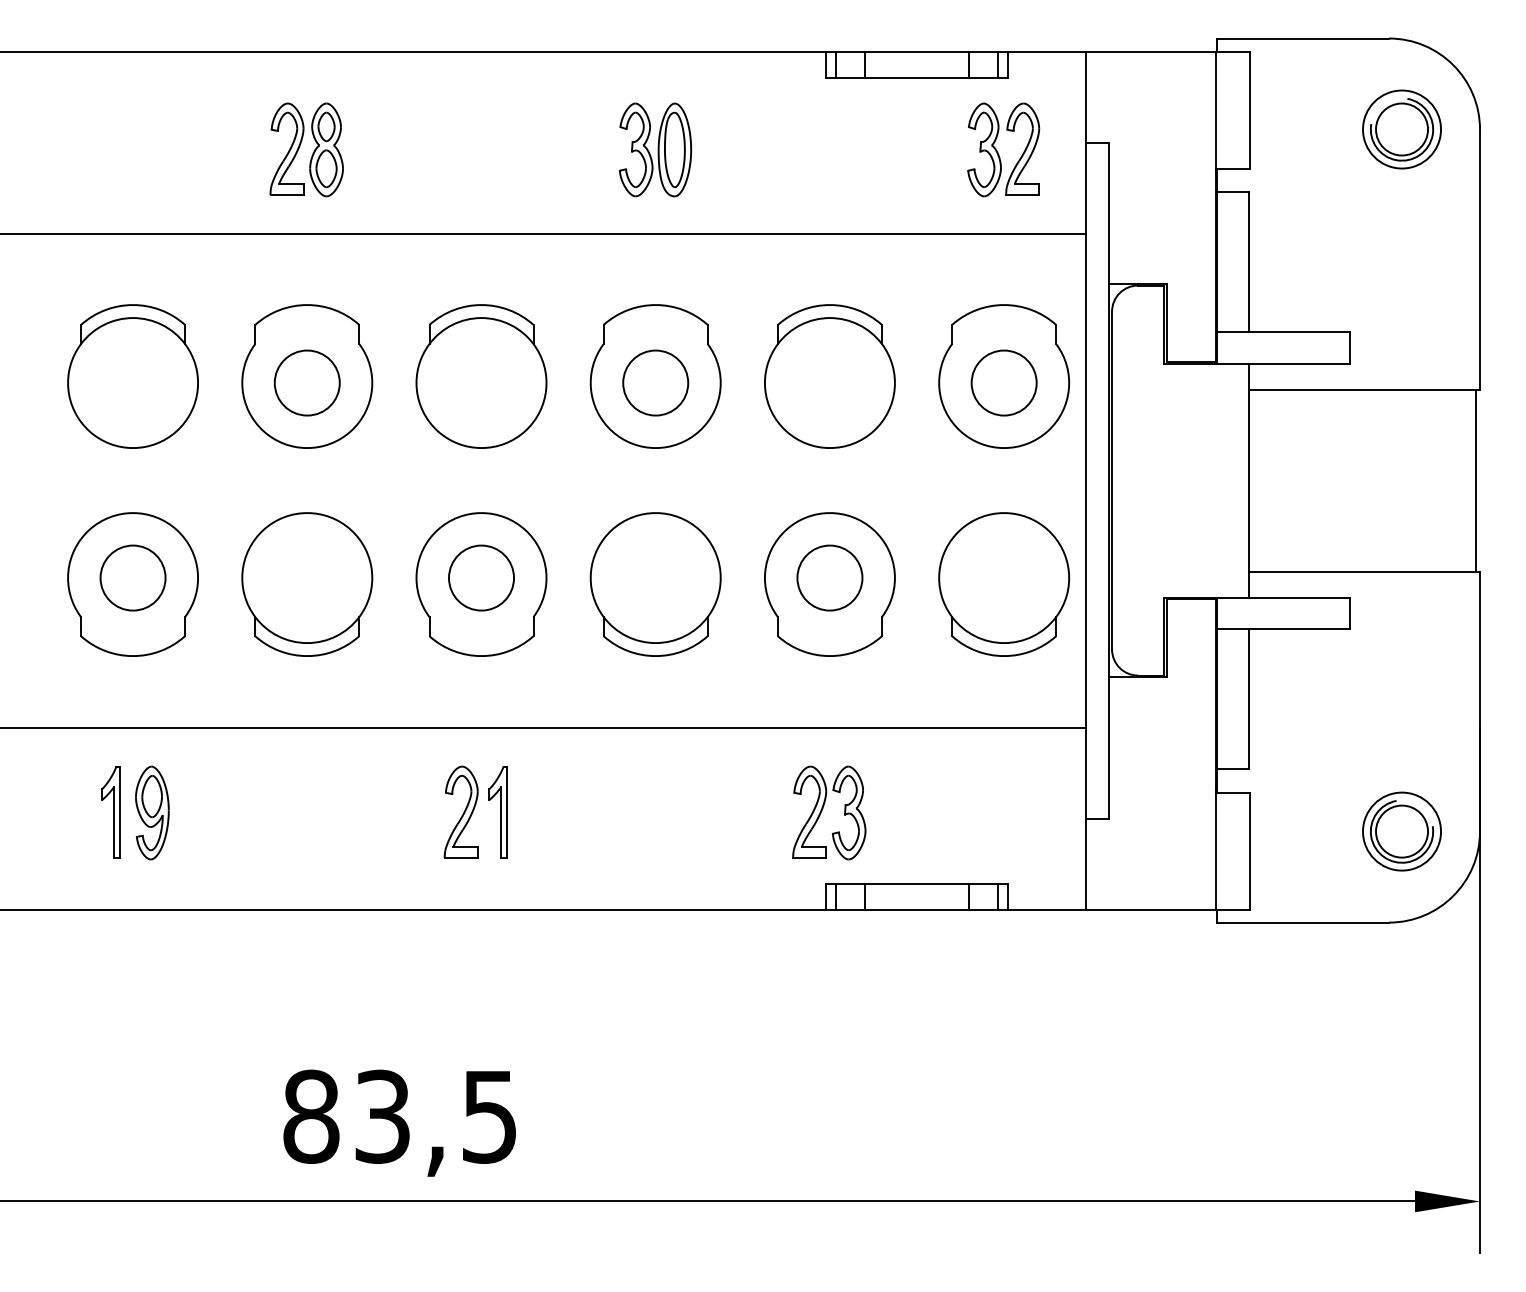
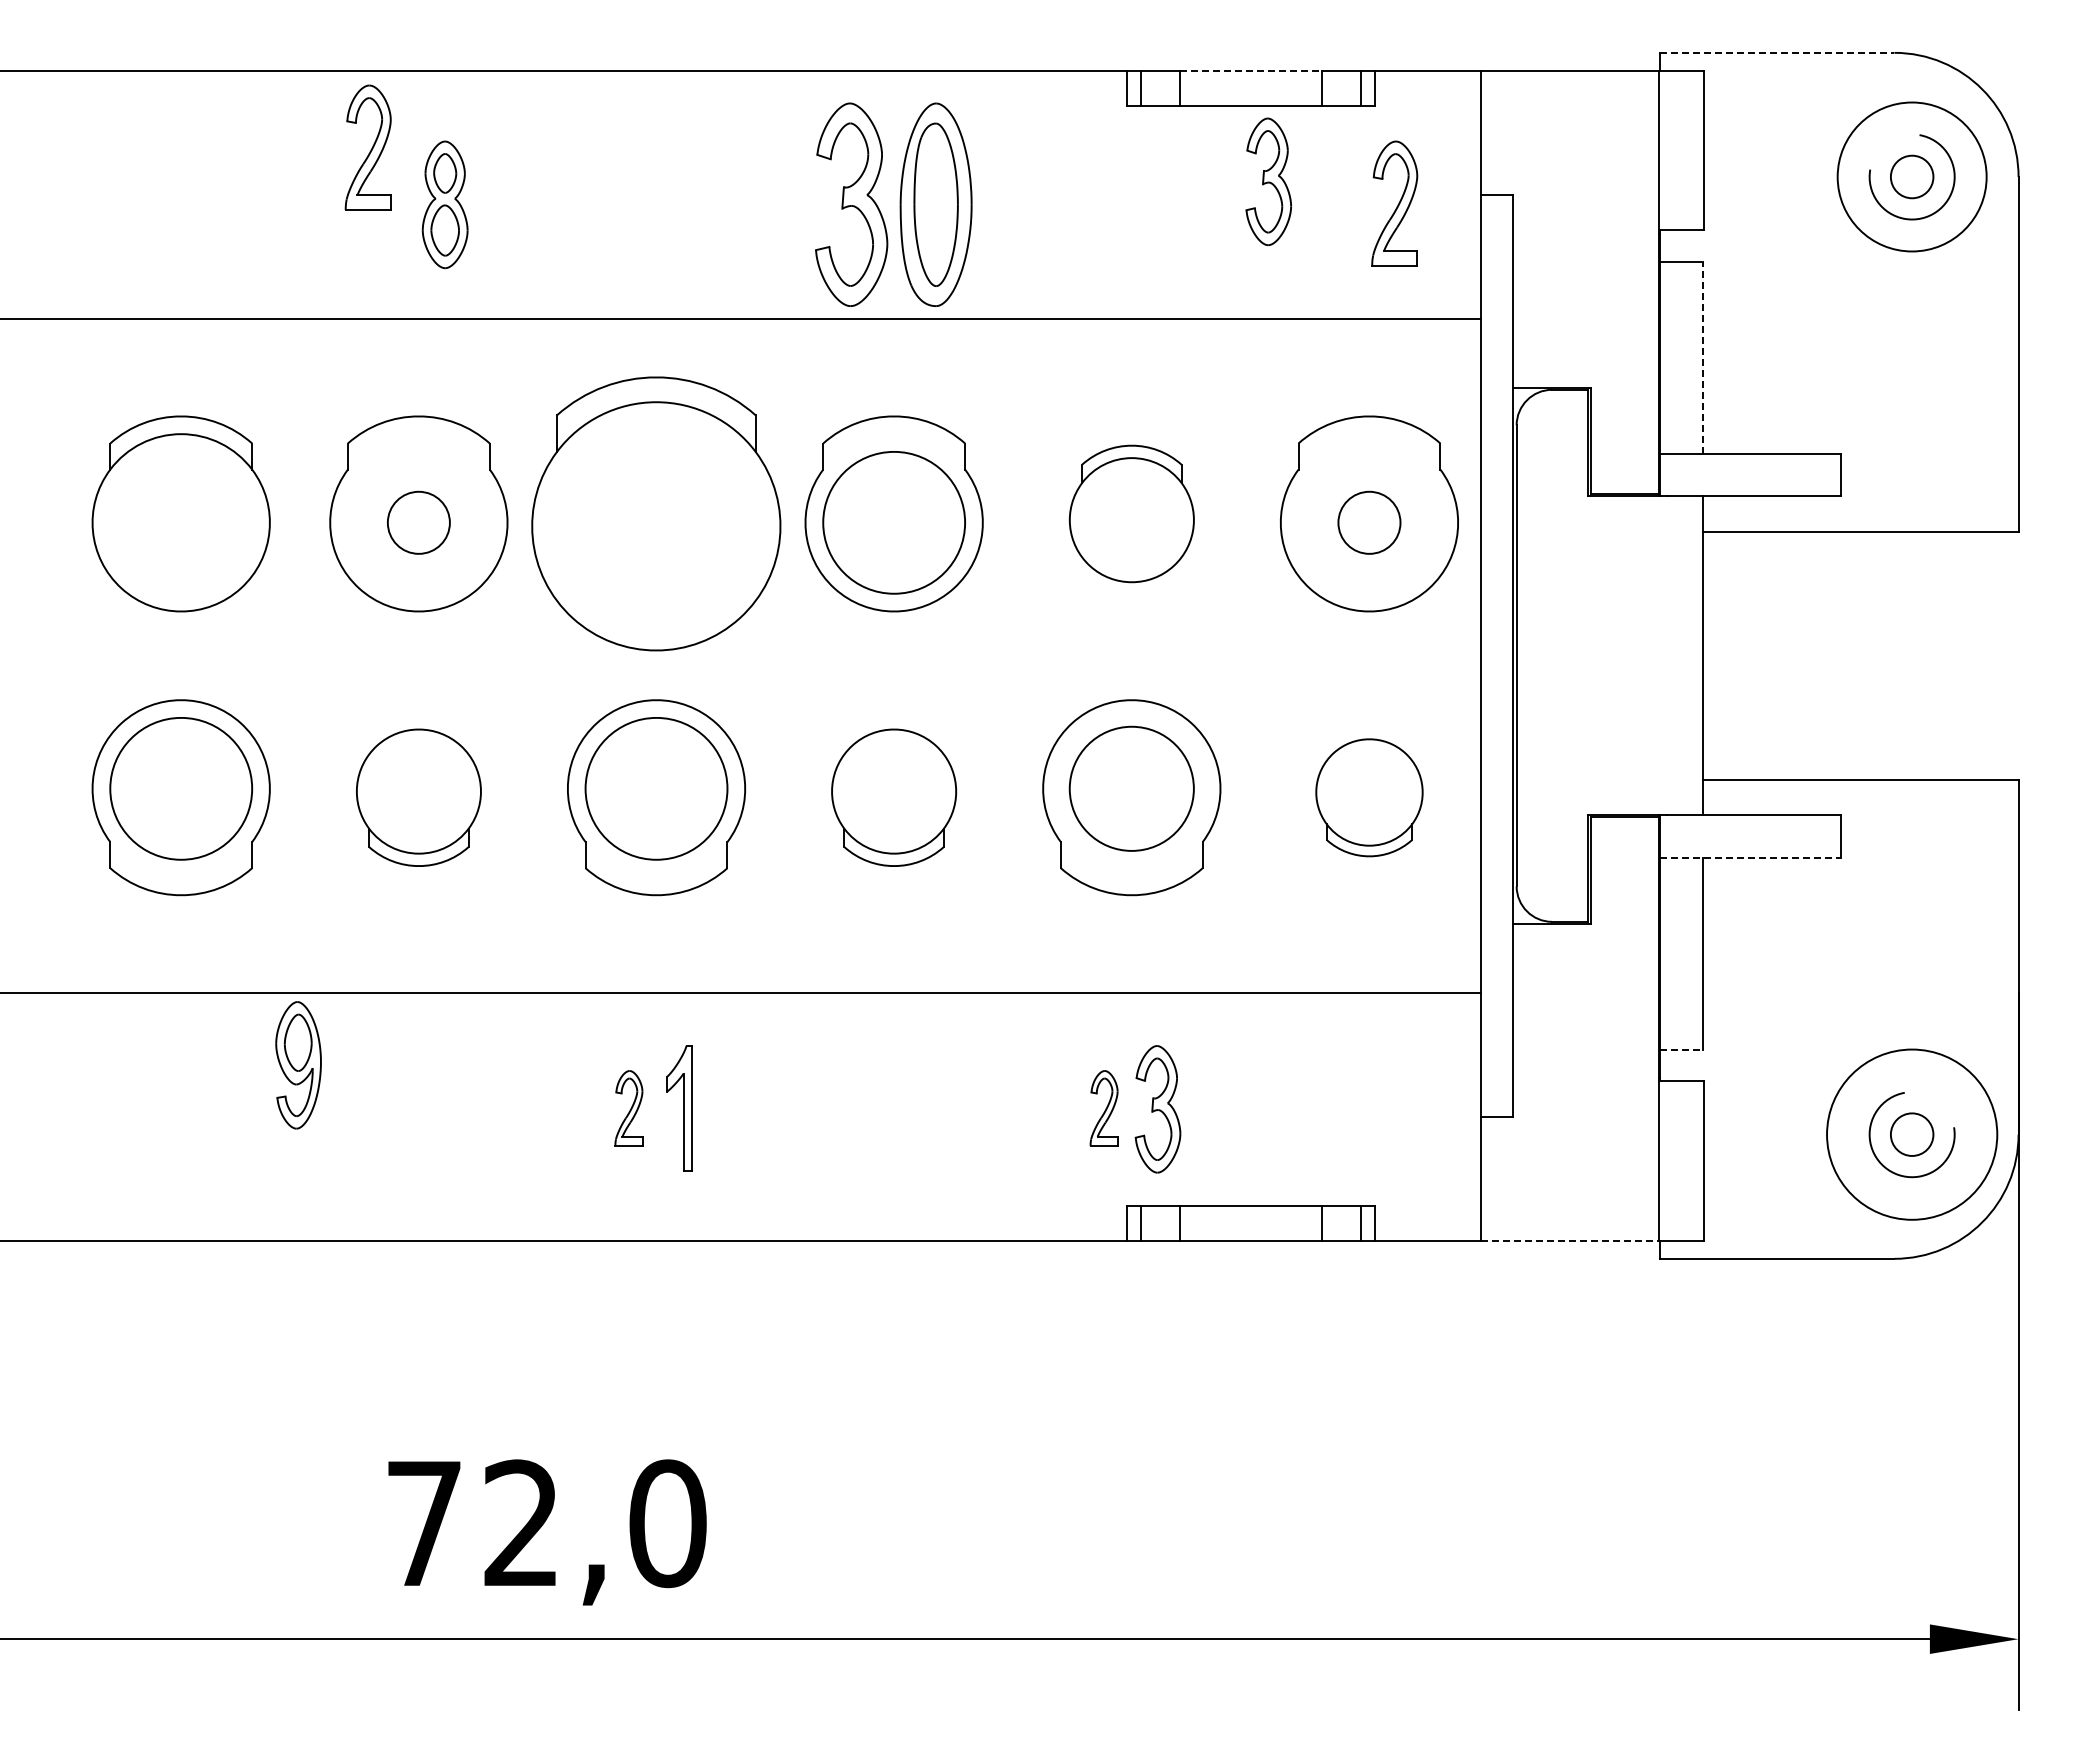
line: (1303, 38) -> (1777, 52), solid -> dashed
line: (916, 51) -> (1250, 70), solid -> dashed
circle: (1401, 129) -> (1911, 176), size x0.6
circle: (1401, 129) -> (1911, 176), size x1.4
part: (286, 148) -> (367, 147), moved
part: (655, 149) -> (893, 204), size x1.6
part: (984, 149) -> (1268, 181), moved
line: (1248, 261) -> (1702, 357), solid -> dashed
part: (481, 376) -> (656, 513), size x1.4
part: (829, 376) -> (1131, 513), size x0.7
circle: (307, 382) -> (418, 522), size x0.7
circle: (655, 382) -> (893, 522), size x1.6
circle: (1004, 382) -> (1369, 522), size x0.7
line: (1476, 480) -> (2013, 655), removed
circle: (132, 577) -> (180, 788), size x1.6
circle: (481, 577) -> (656, 788), size x1.6
circle: (829, 577) -> (1131, 788), size x1.4
part: (307, 584) -> (418, 797), size x0.7
part: (655, 584) -> (893, 797), size x0.7
part: (1004, 584) -> (1369, 797), size x0.6
line: (1284, 629) -> (1751, 858), solid -> dashed
line: (1233, 769) -> (1682, 1049), solid -> dashed
part: (111, 812) -> (151, 1108), removed
part: (460, 812) -> (628, 1108), size x0.6
part: (809, 812) -> (1103, 1108), size x0.6
part: (152, 813) -> (298, 1065), moved
circle: (1401, 831) -> (1911, 1134), size x0.6
circle: (1401, 831) -> (1911, 1134), size x1.6
line: (1150, 909) -> (1569, 1241), solid -> dashed
text: (400, 1116) -> (546, 1523), 83,5 -> 72,0

